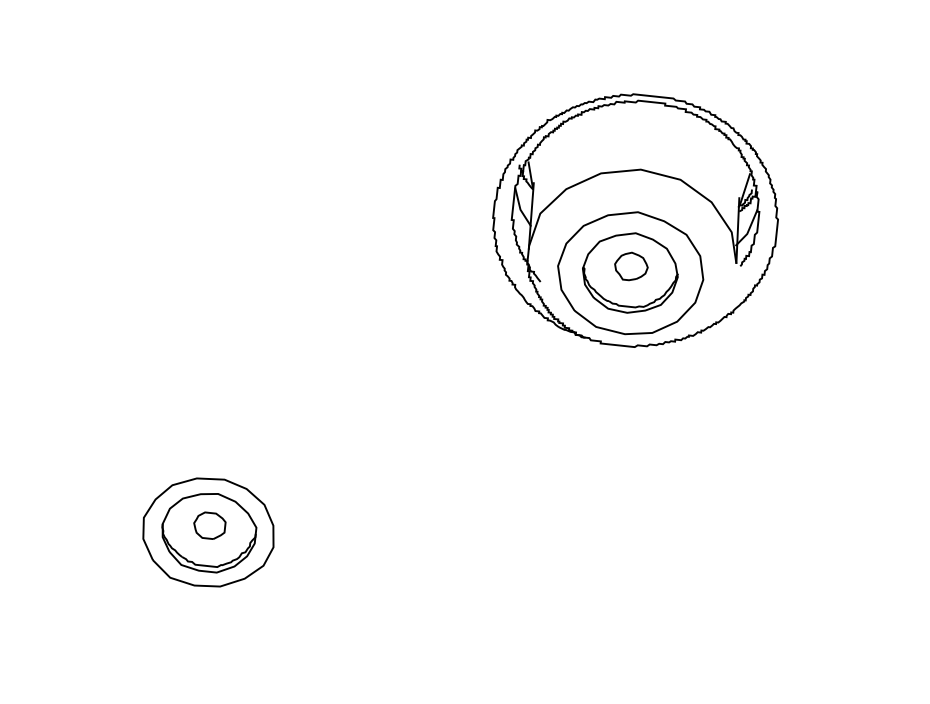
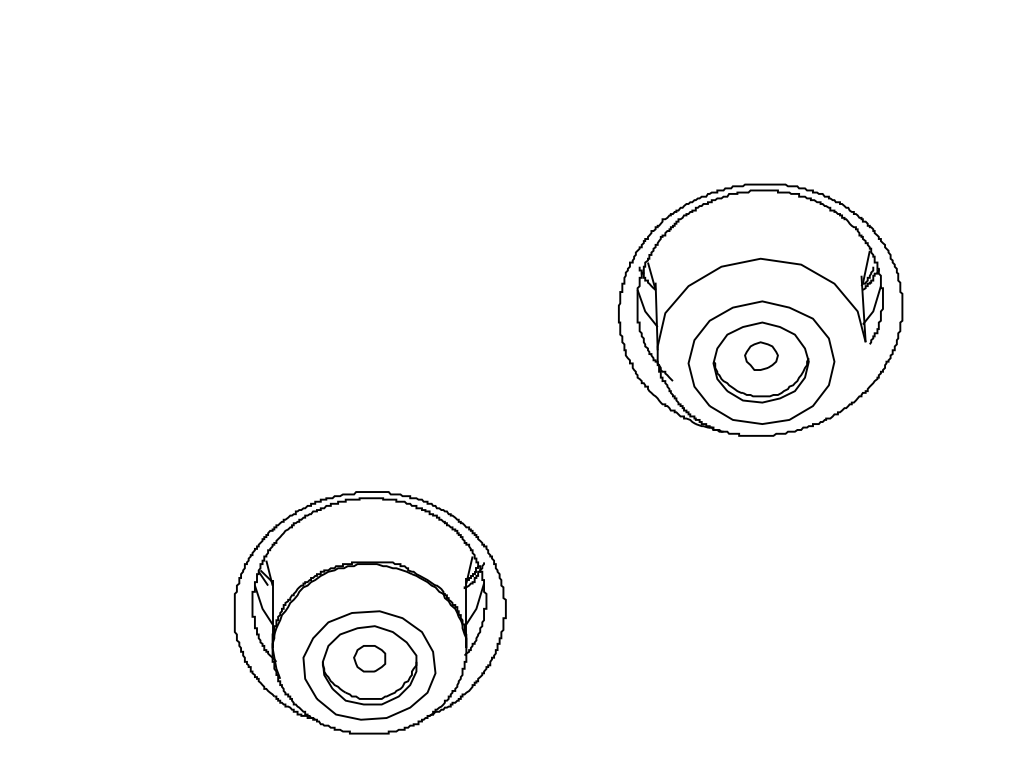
part: (214, 479) -> (369, 612), added

